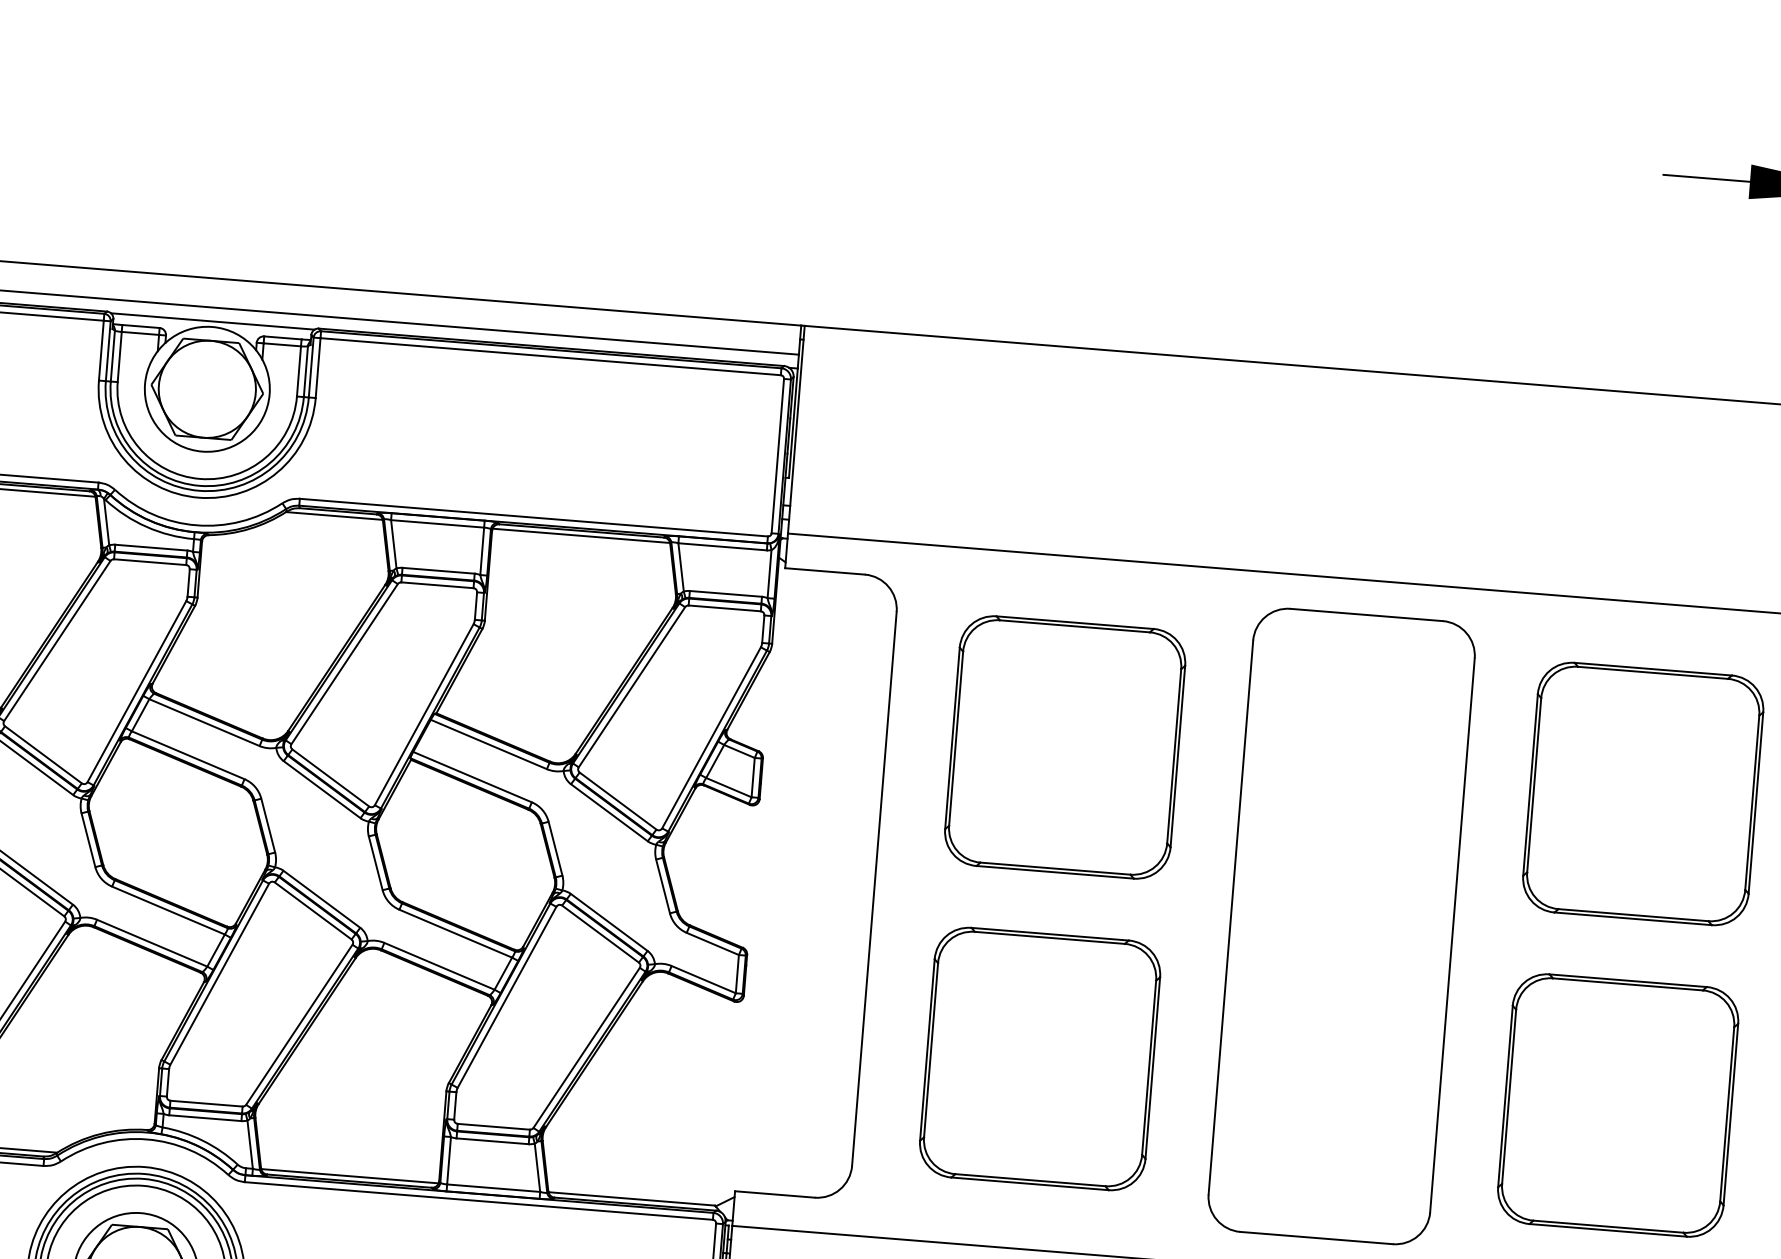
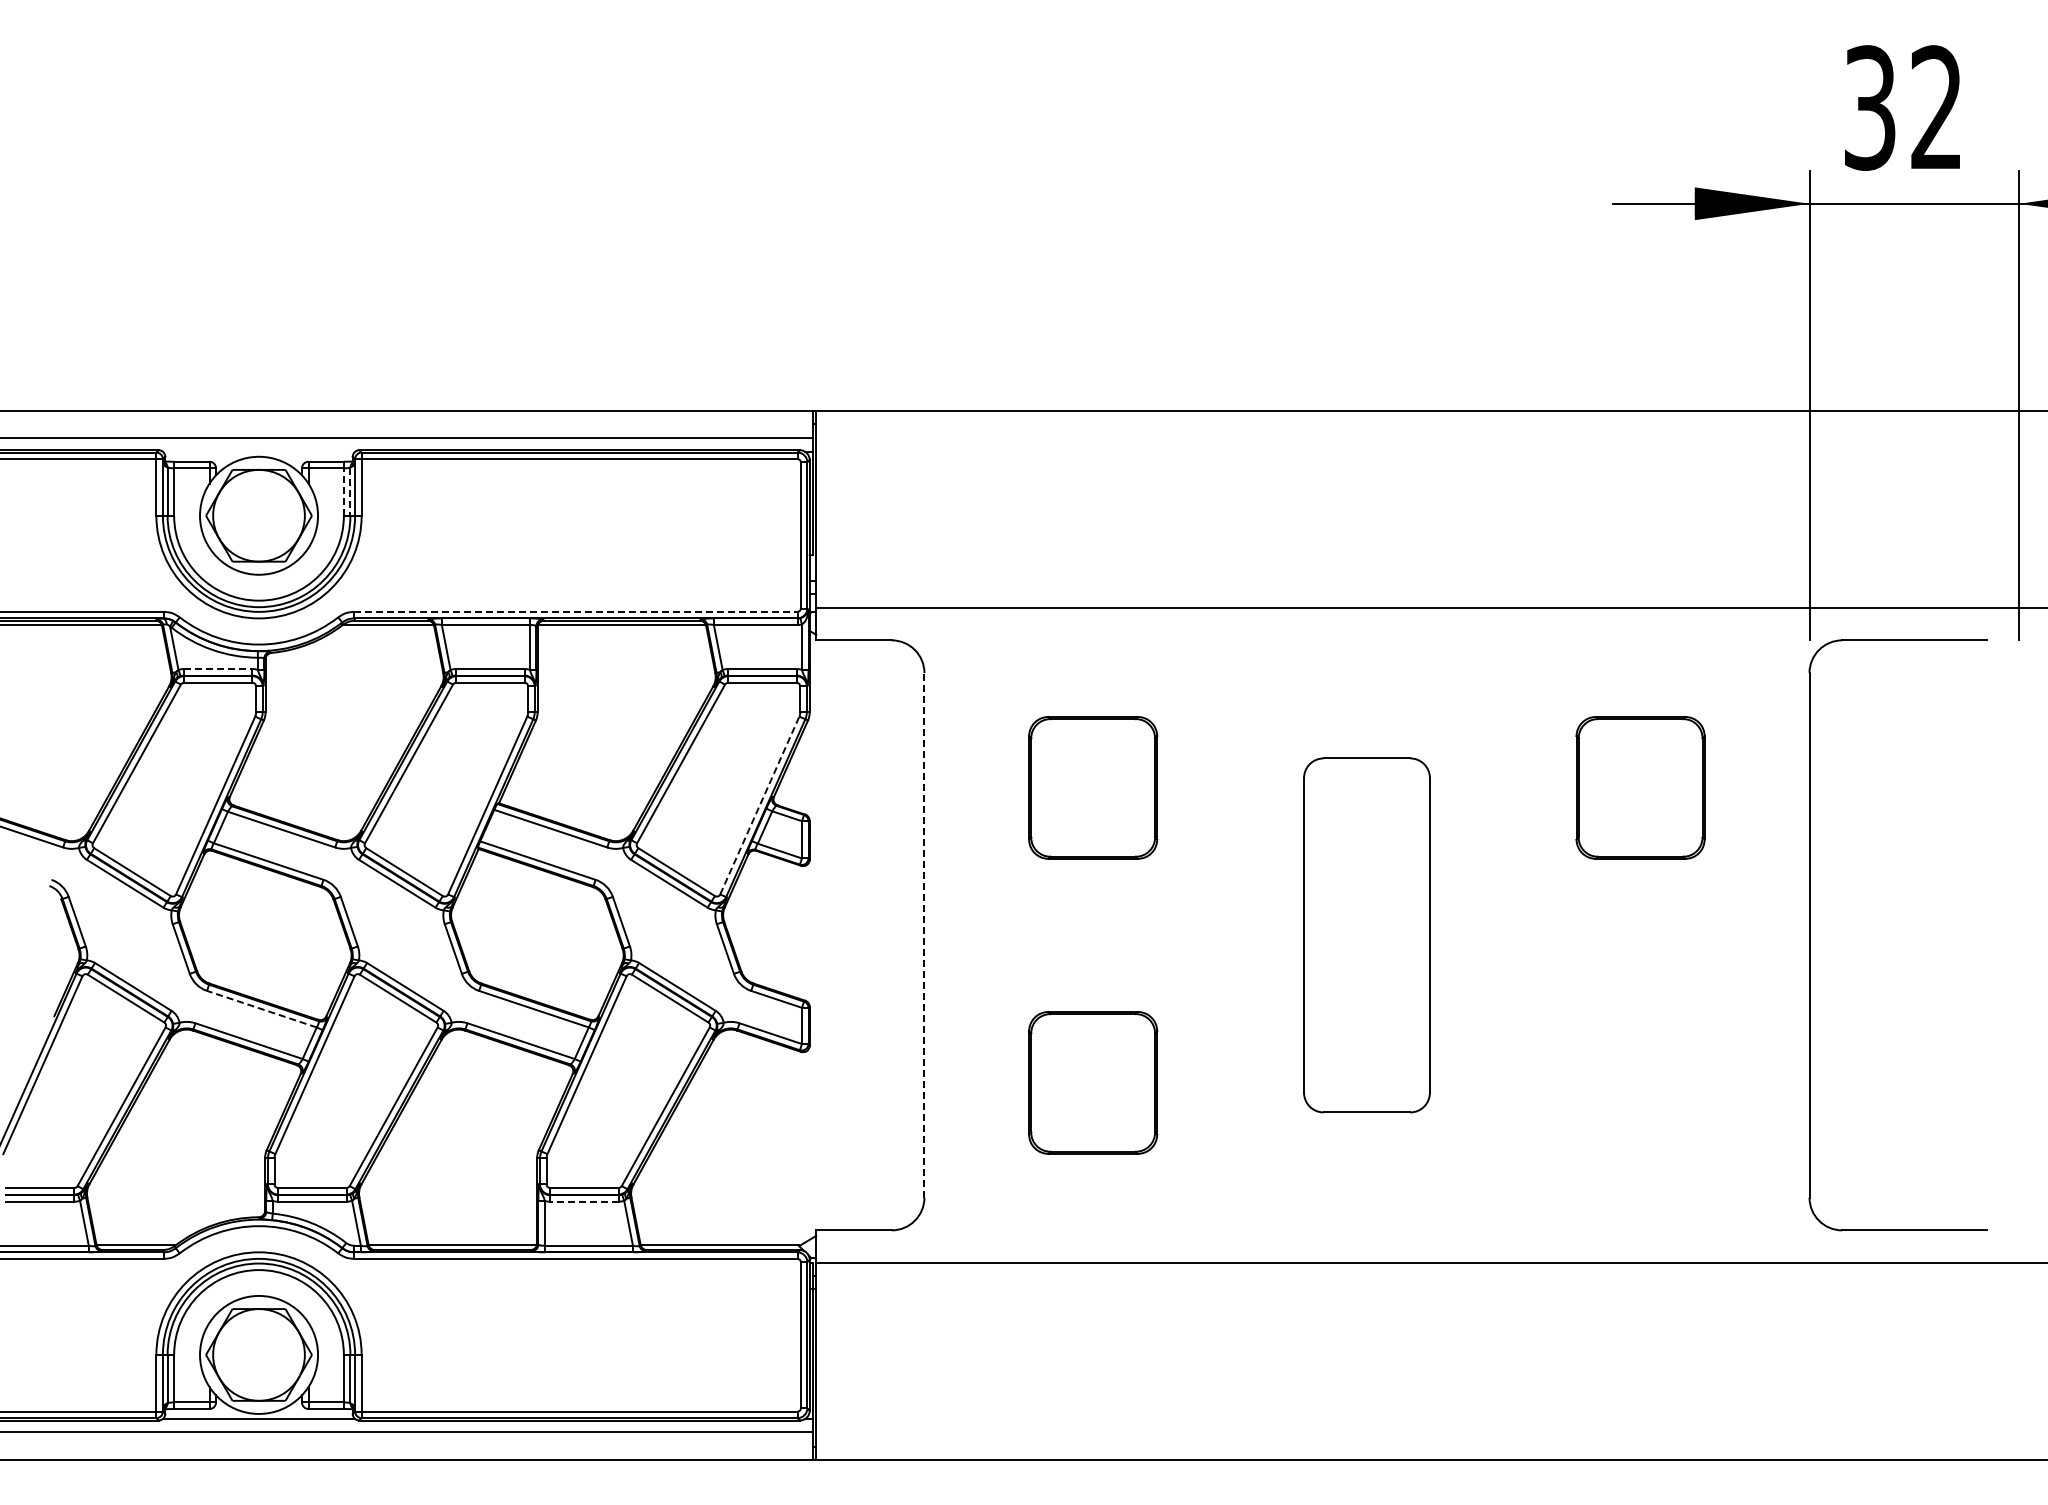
line: (212, 321) -> (258, 451), removed
line: (298, 371) -> (343, 492), solid -> dashed
line: (305, 372) -> (350, 492), solid -> dashed
line: (533, 517) -> (575, 611), solid -> dashed
line: (151, 548) -> (218, 669), solid -> dashed
line: (712, 737) -> (760, 805), solid -> dashed
part: (1064, 747) -> (1092, 787), size x0.6
part: (1643, 793) -> (1640, 787), size x0.6
line: (874, 887) -> (924, 934), solid -> dashed
line: (168, 910) -> (261, 1009), solid -> dashed
part: (1341, 926) -> (1366, 935), size x0.6
part: (1039, 1058) -> (1092, 1082), size x0.6
part: (1618, 1105) -> (1640, 1082), removed
line: (491, 1140) -> (583, 1201), solid -> dashed

